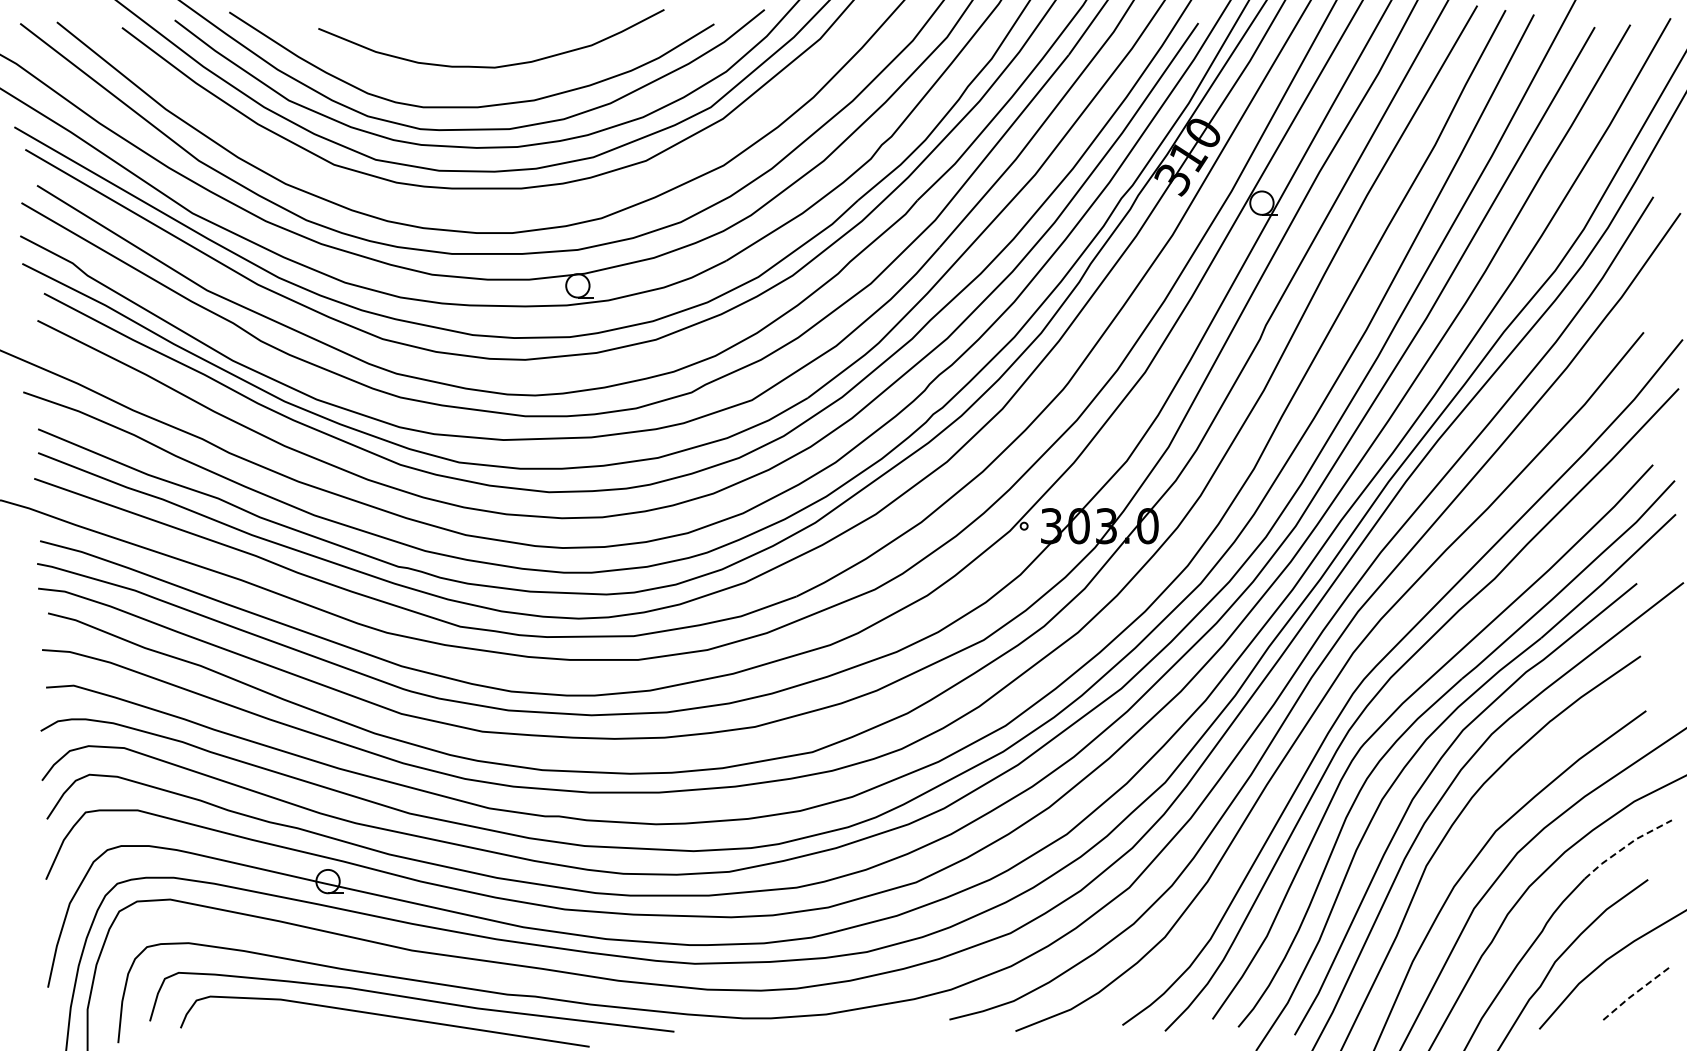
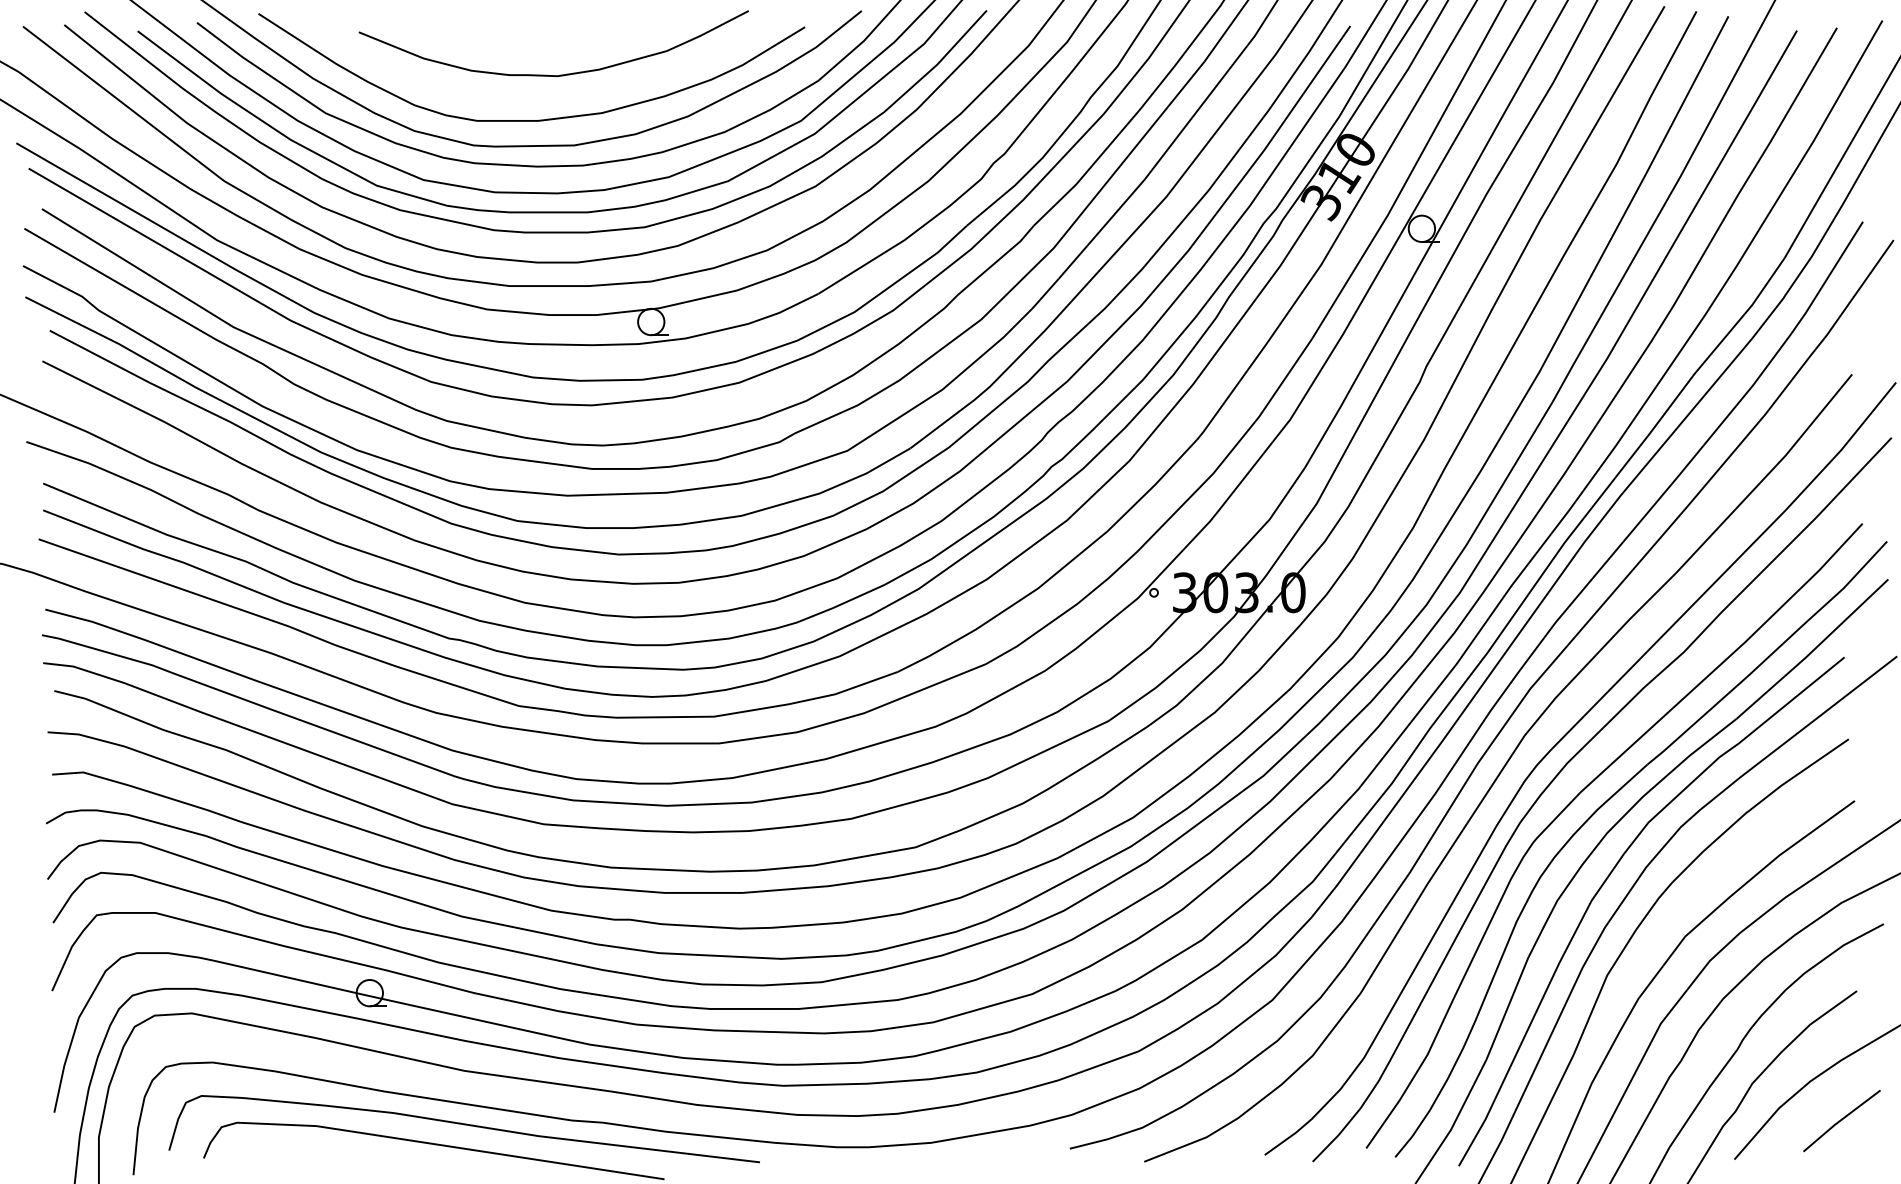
curve: (475, 205) -> (535, 231), added
line: (1626, 846) -> (1832, 953), dashed -> solid
line: (1633, 994) -> (1840, 1120), dashed -> solid

